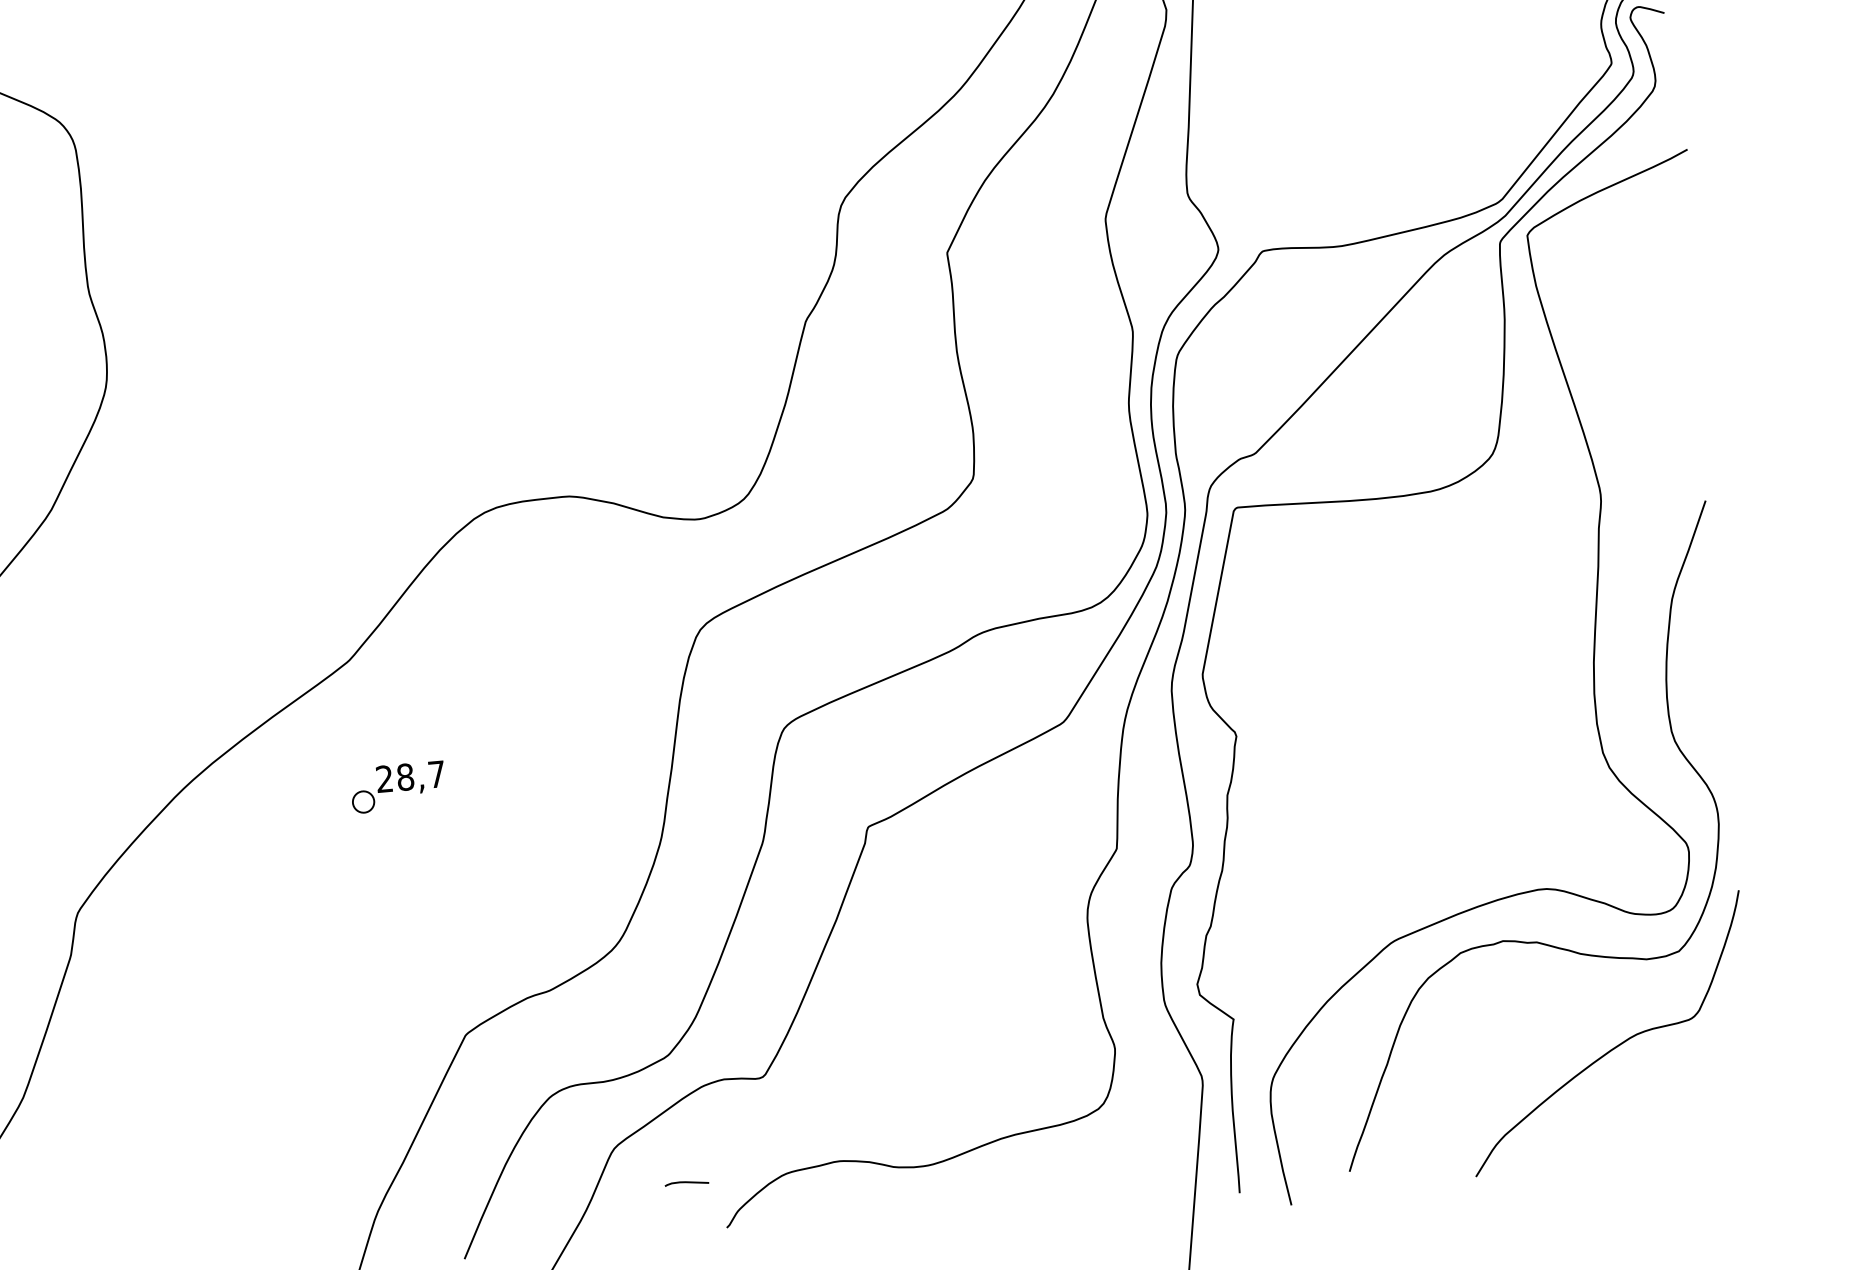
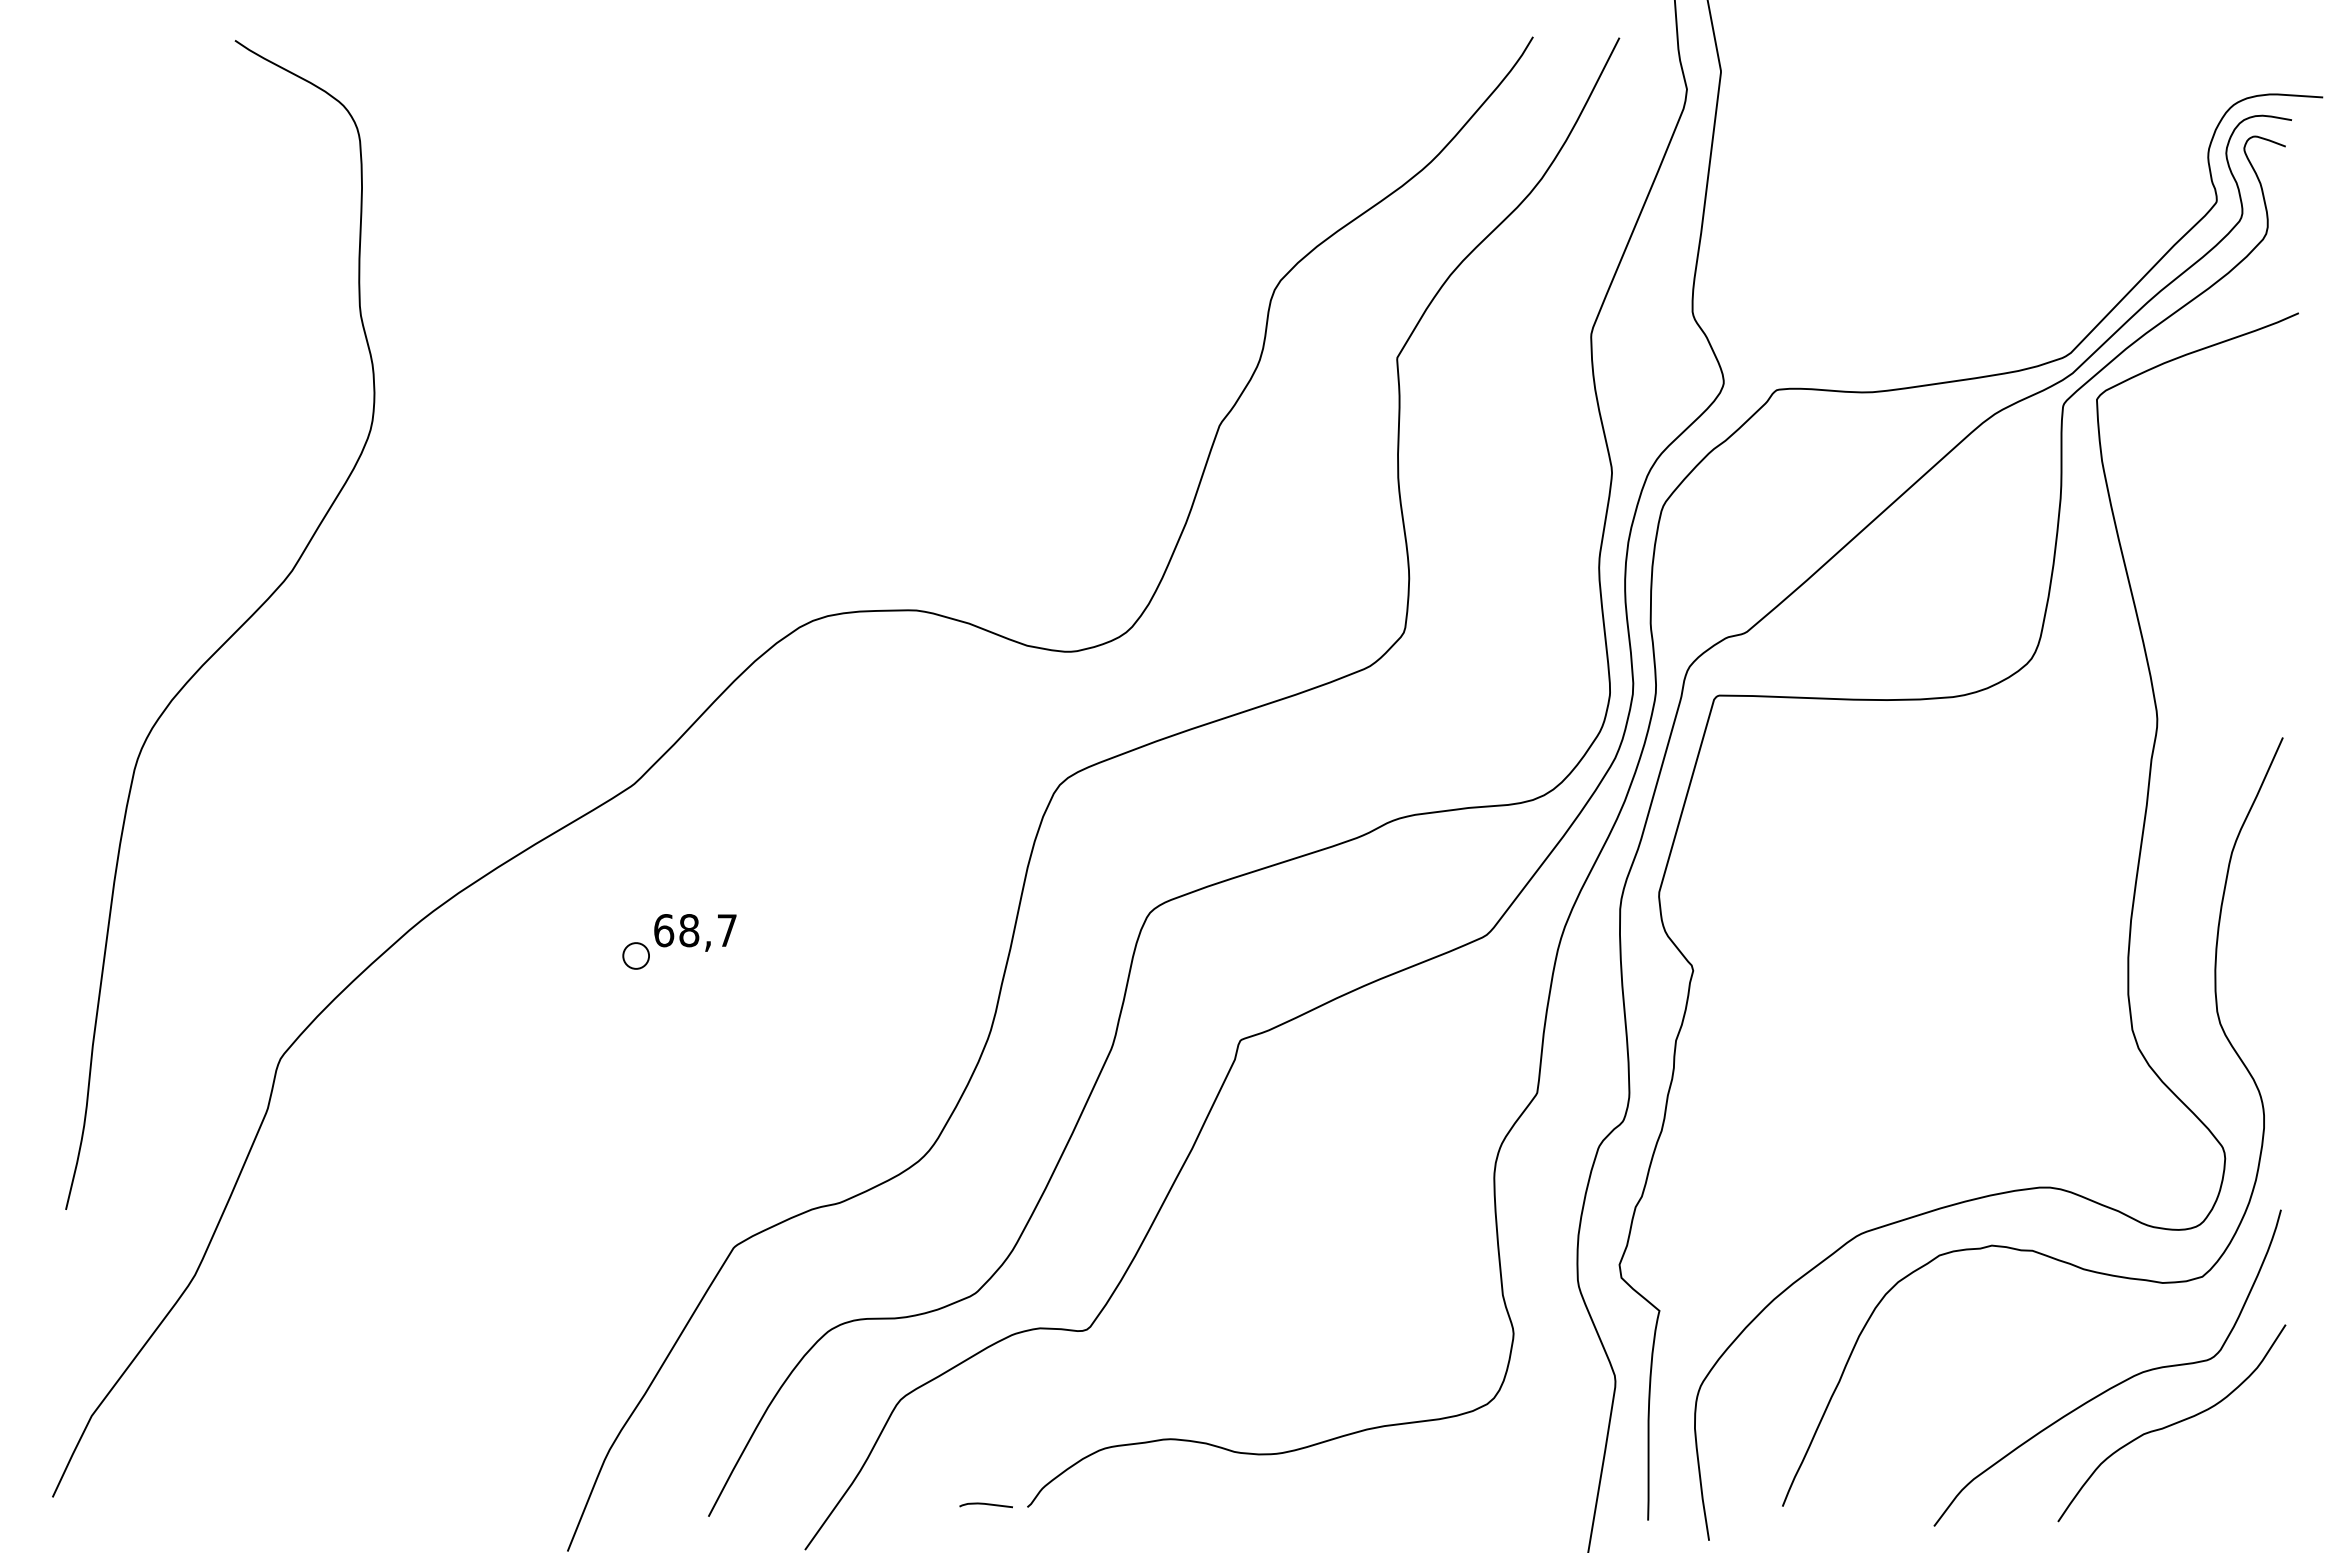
text: (385, 778) -> (664, 930), 28,7 -> 68,7
curve: (1665, 1074) -> (2172, 1423), added
curve: (686, 1182) -> (985, 1504), moved

